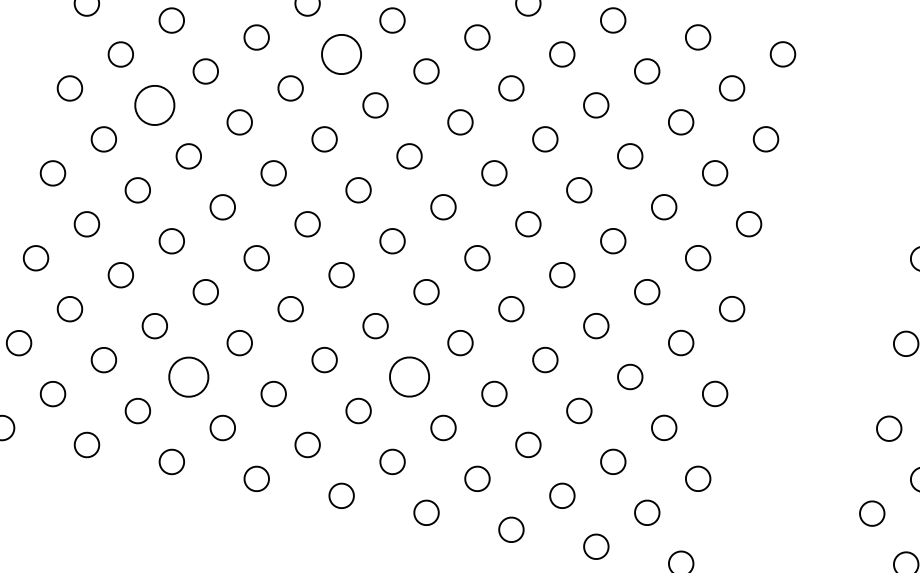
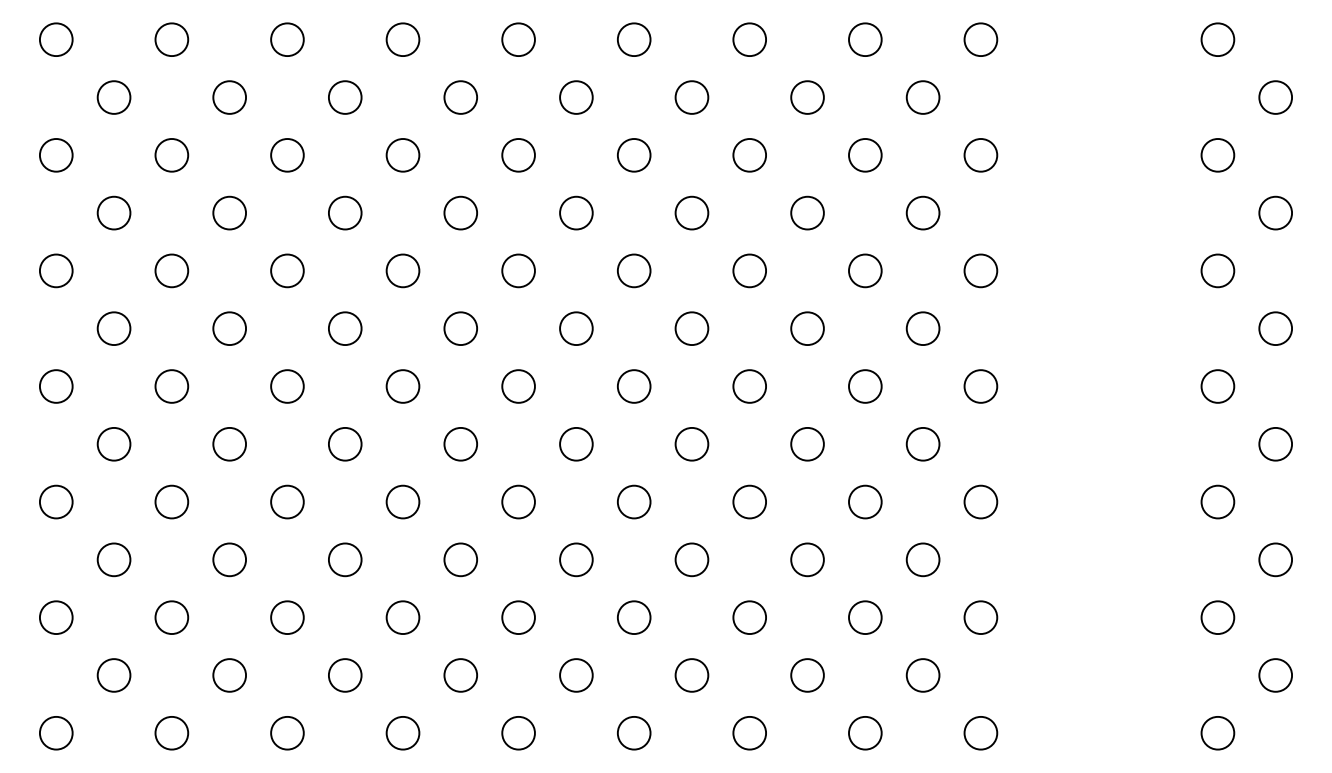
circle: (341, 54) -> (402, 155), size x0.62
circle: (154, 105) -> (171, 270), size x0.62
circle: (188, 376) -> (287, 617), size x0.62
circle: (409, 376) -> (576, 559), size x0.62

